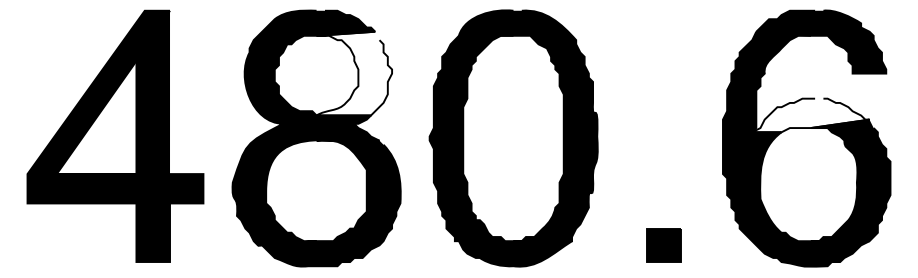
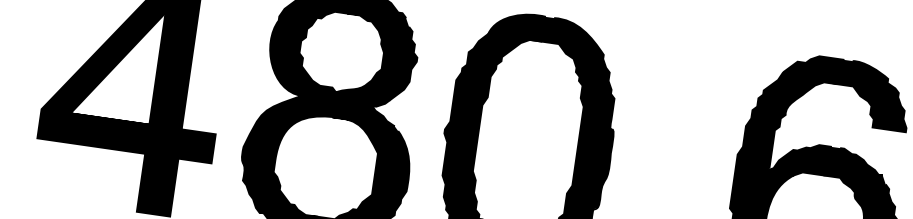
fill: (354, 73) -> (379, 56), added
fill: (810, 115) -> (824, 162), added

